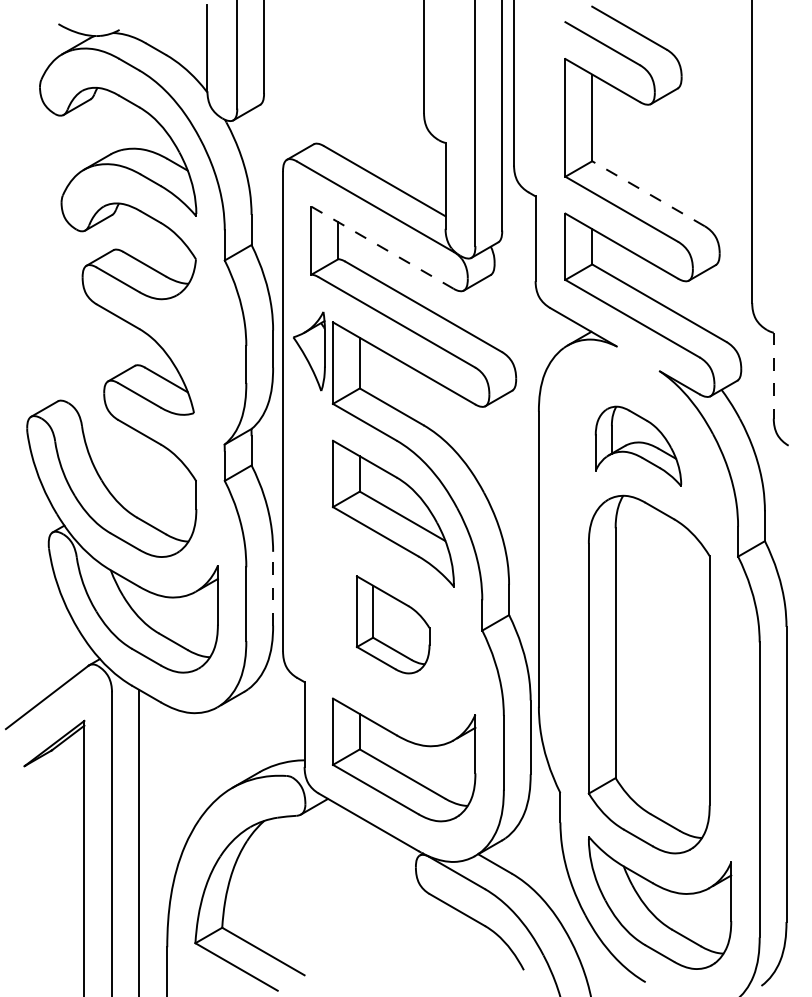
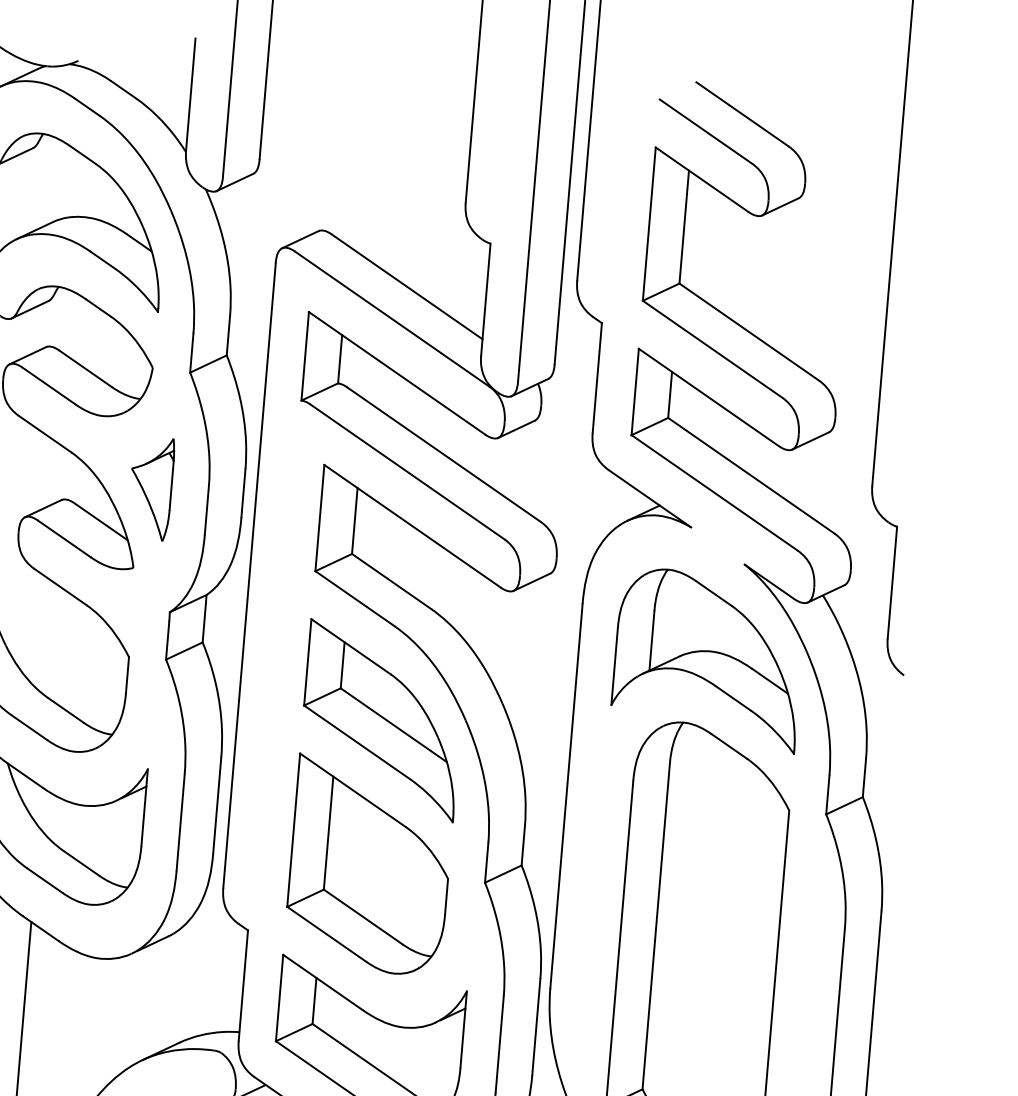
line: (648, 193) -> (749, 331), dashed -> solid
line: (382, 247) -> (396, 372), dashed -> solid
part: (309, 351) -> (151, 488), moved
line: (773, 375) -> (892, 582), dashed -> solid
part: (638, 446) -> (708, 660), size x1.67
line: (273, 588) -> (217, 805), dashed -> solid
part: (392, 624) -> (368, 864), size x1.67

